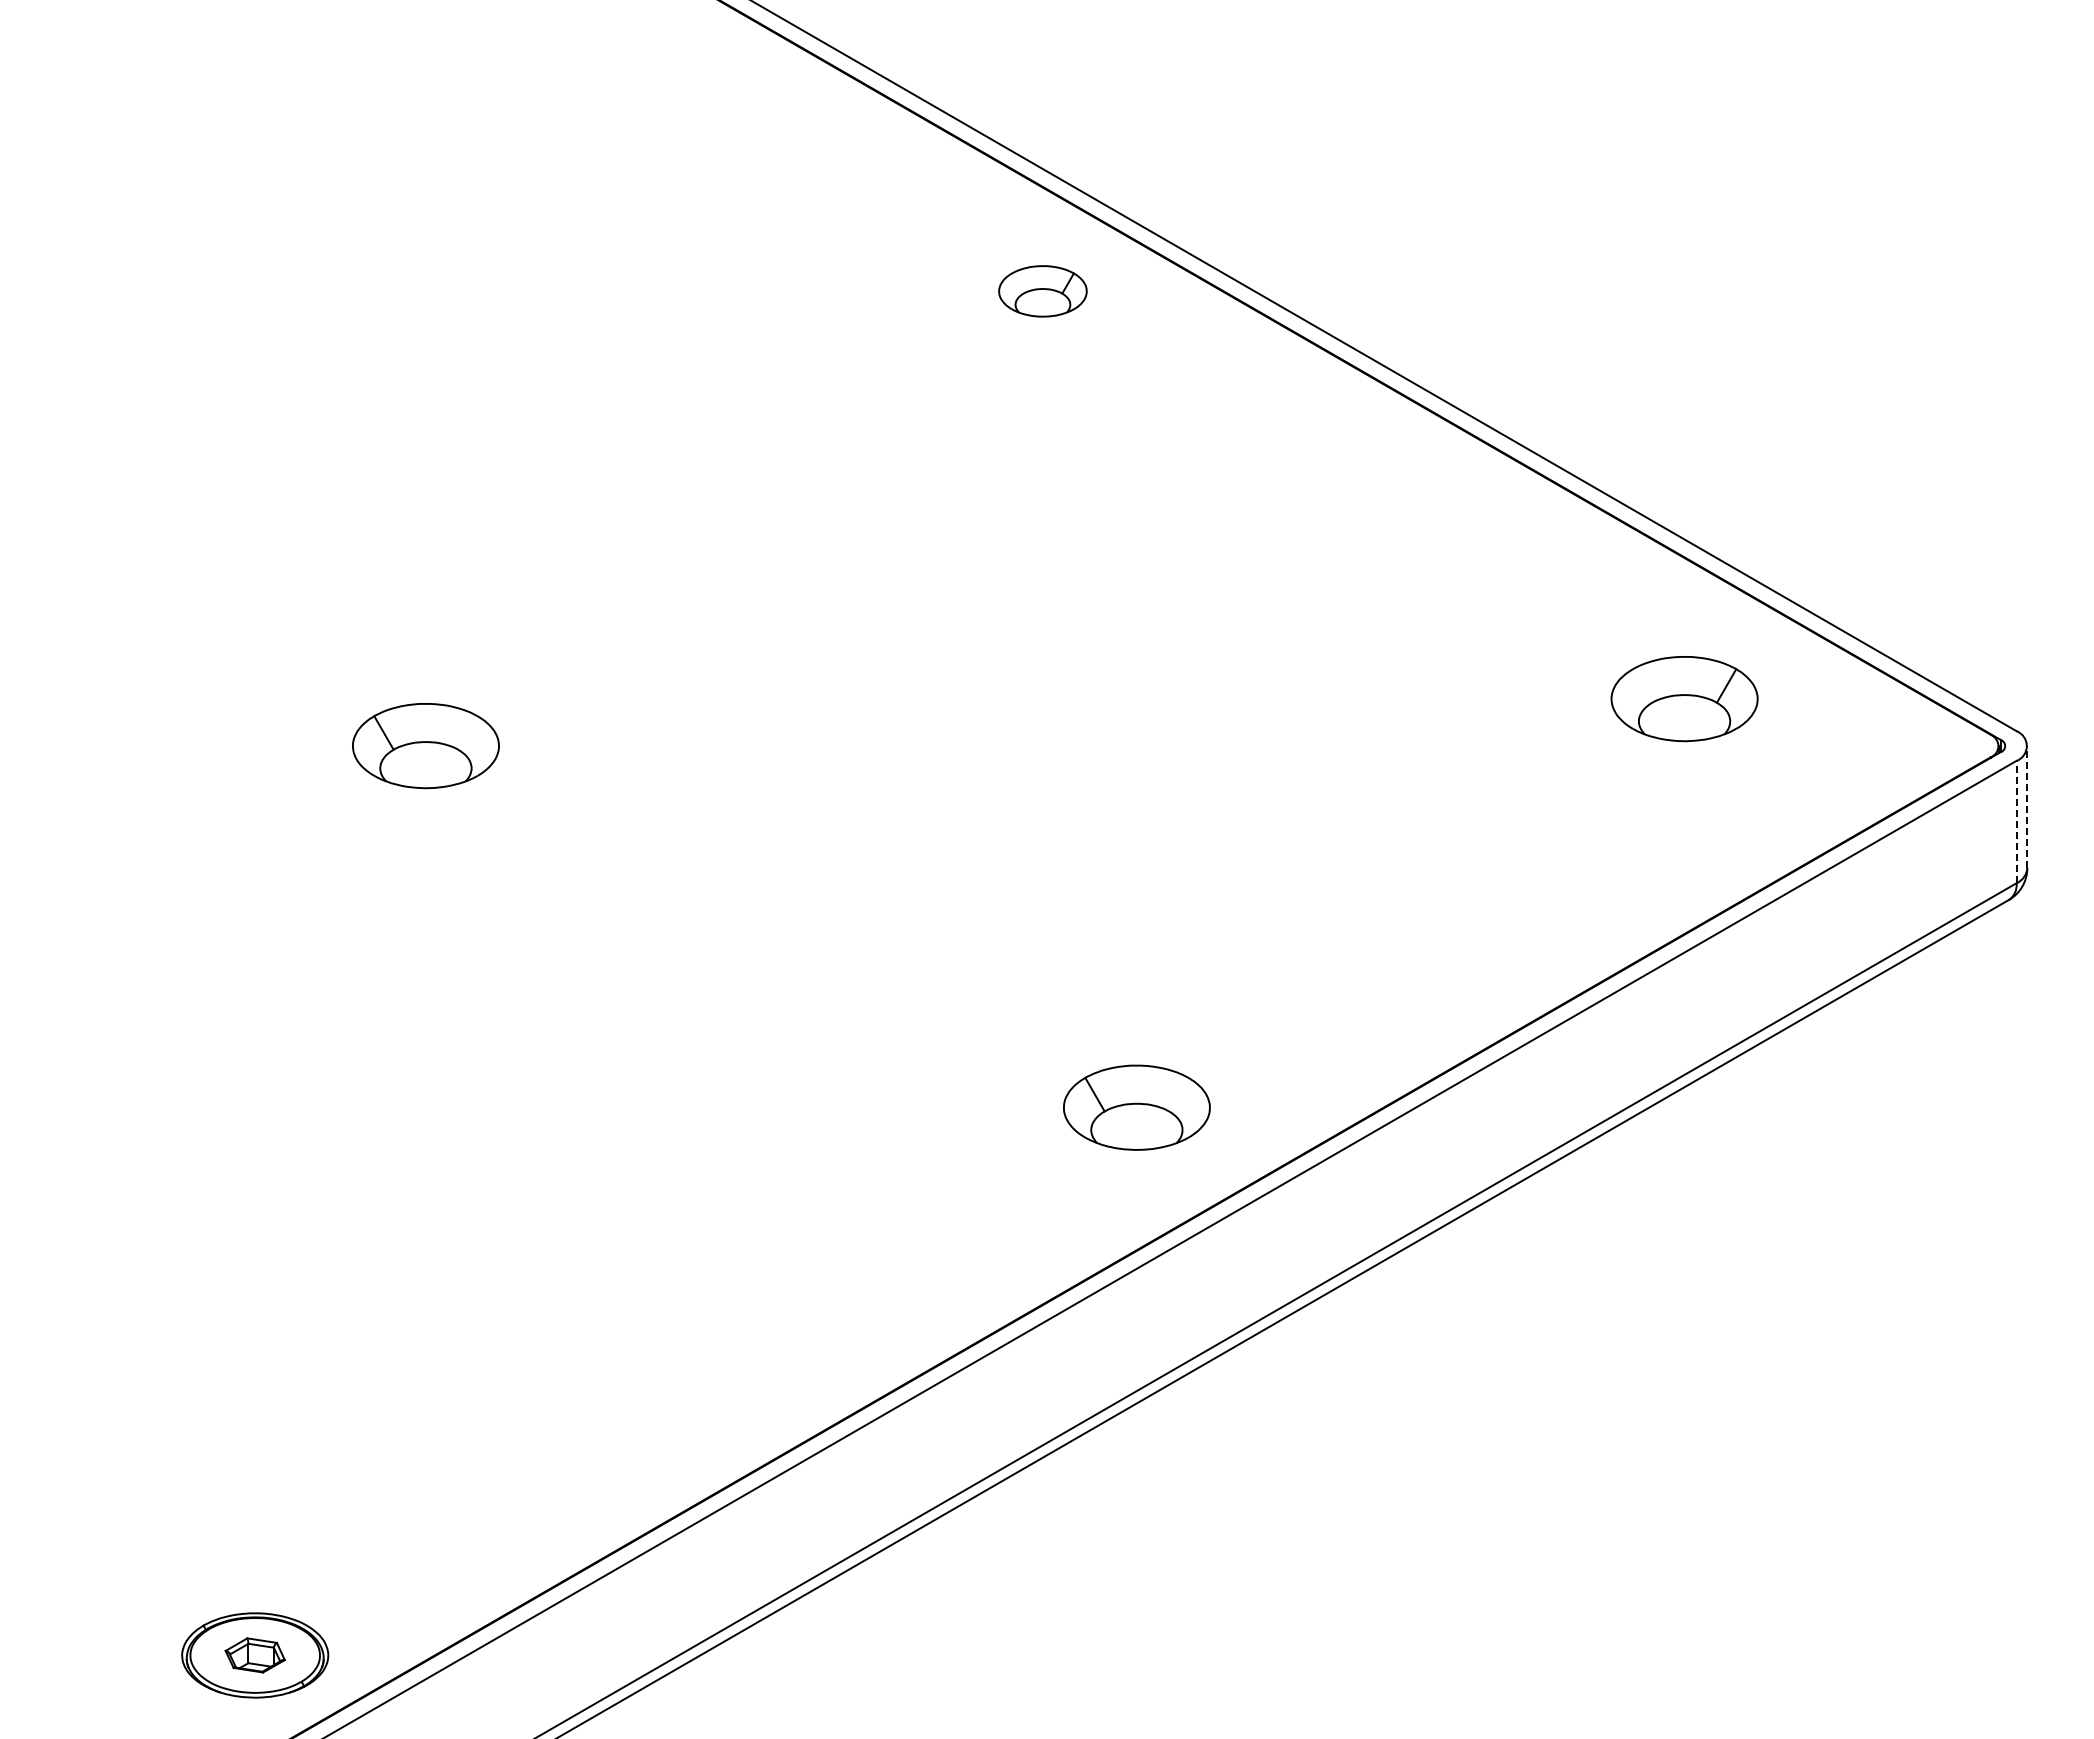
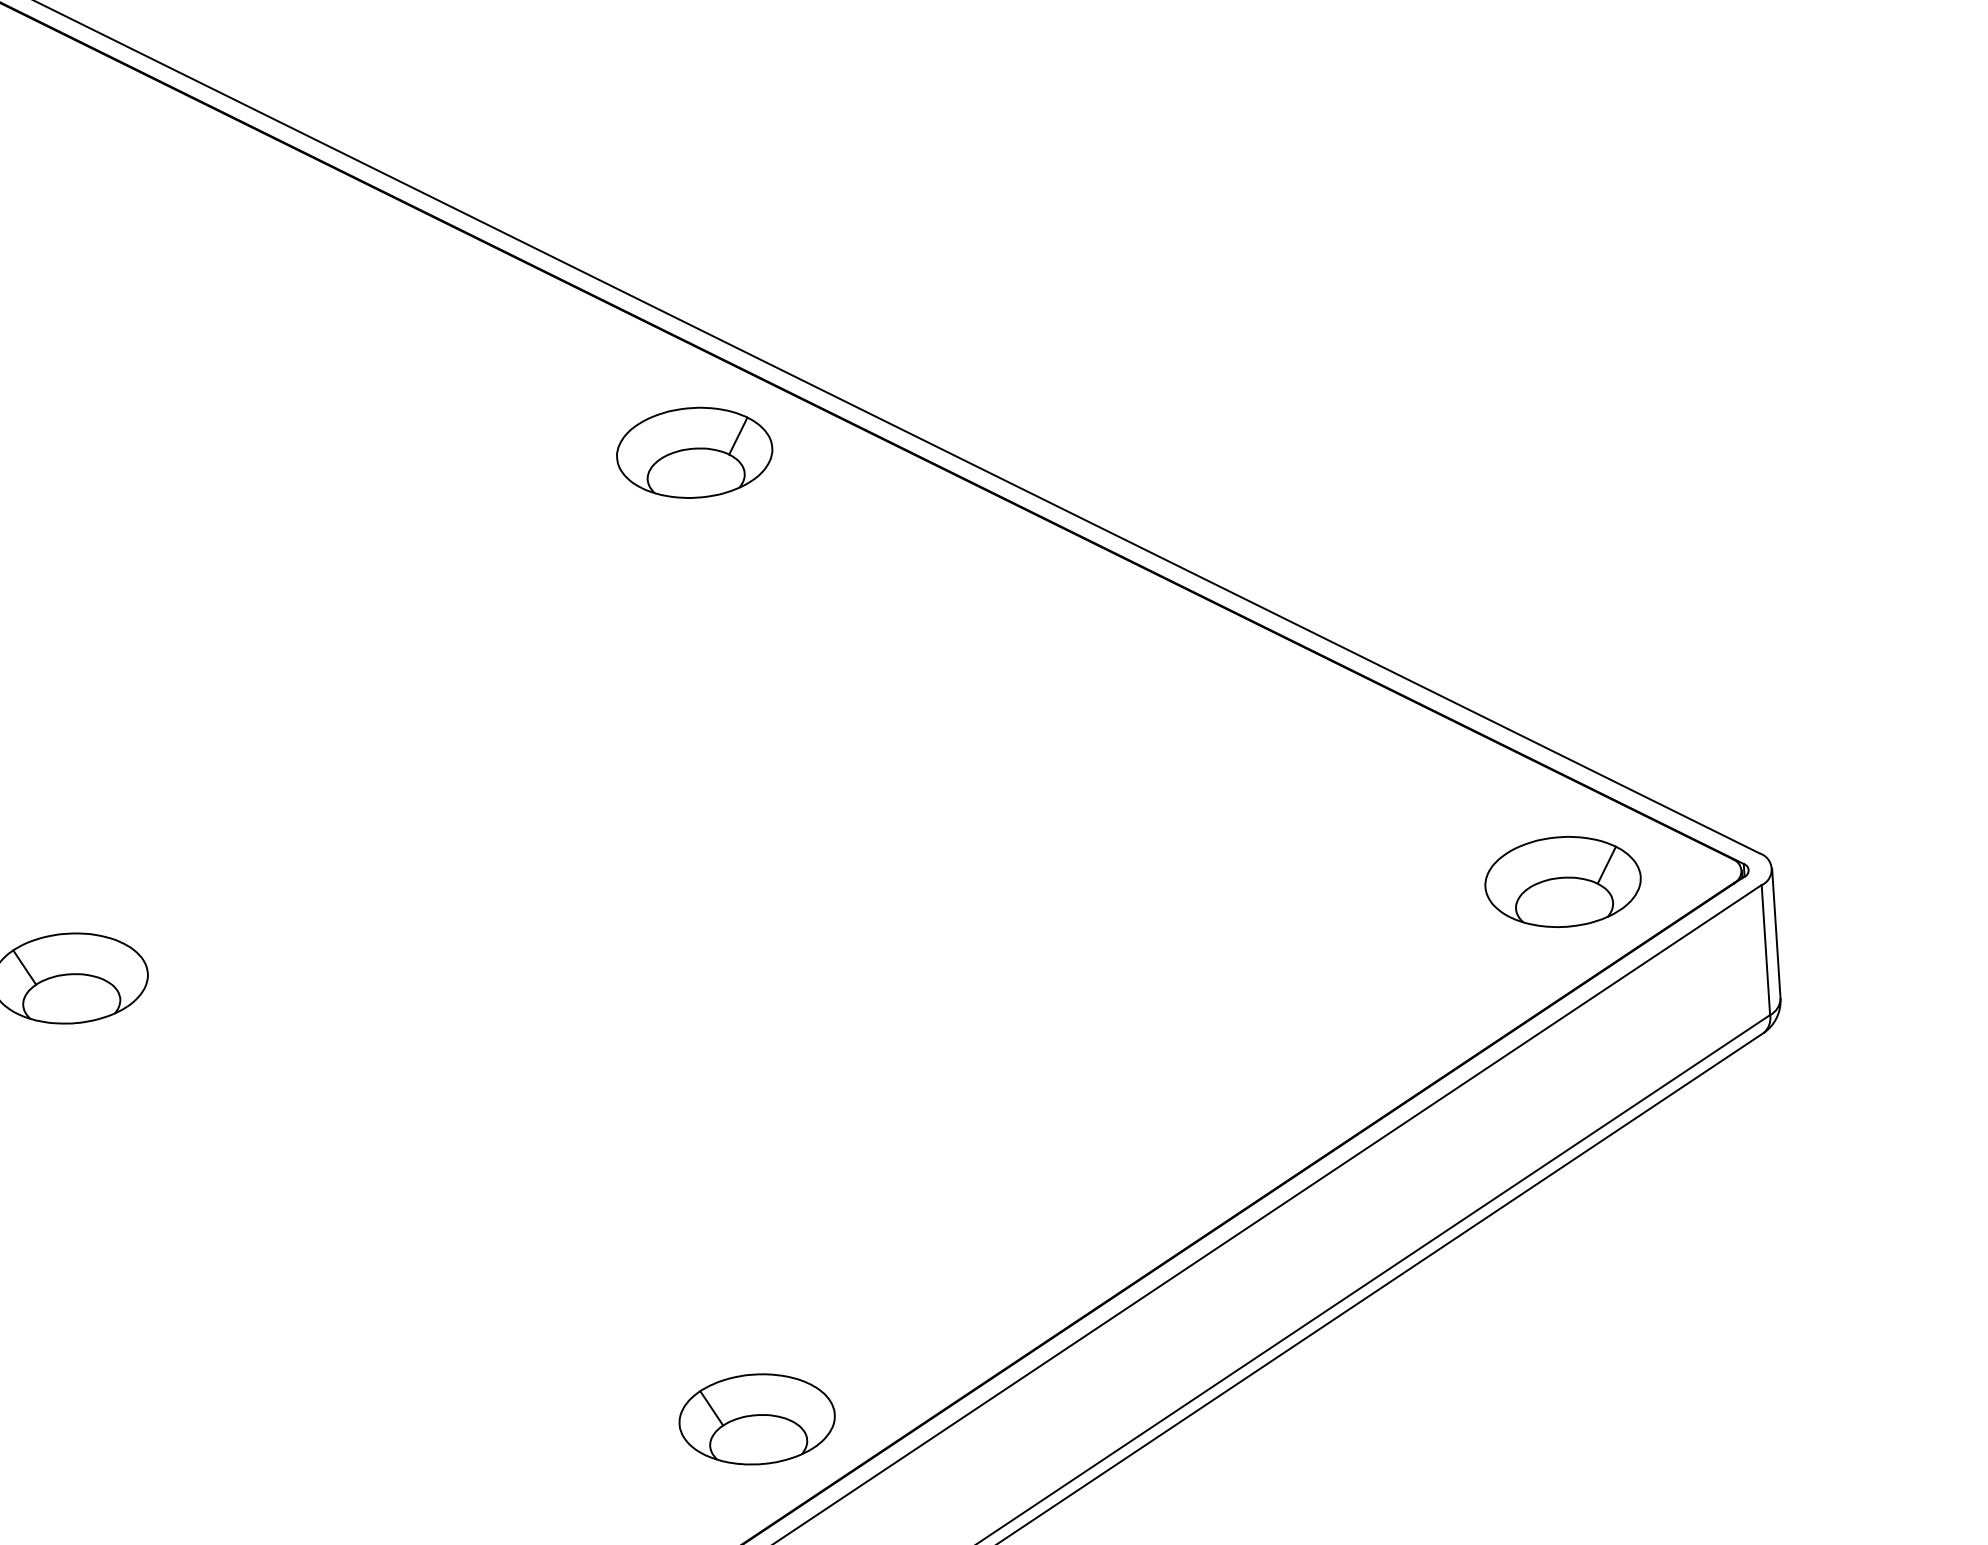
part: (1042, 291) -> (694, 453), size x1.67
part: (1684, 699) -> (1562, 882), moved
line: (2027, 806) -> (1776, 932), dashed -> solid
line: (2016, 821) -> (1765, 949), dashed -> solid
part: (1136, 1107) -> (756, 1419), moved

